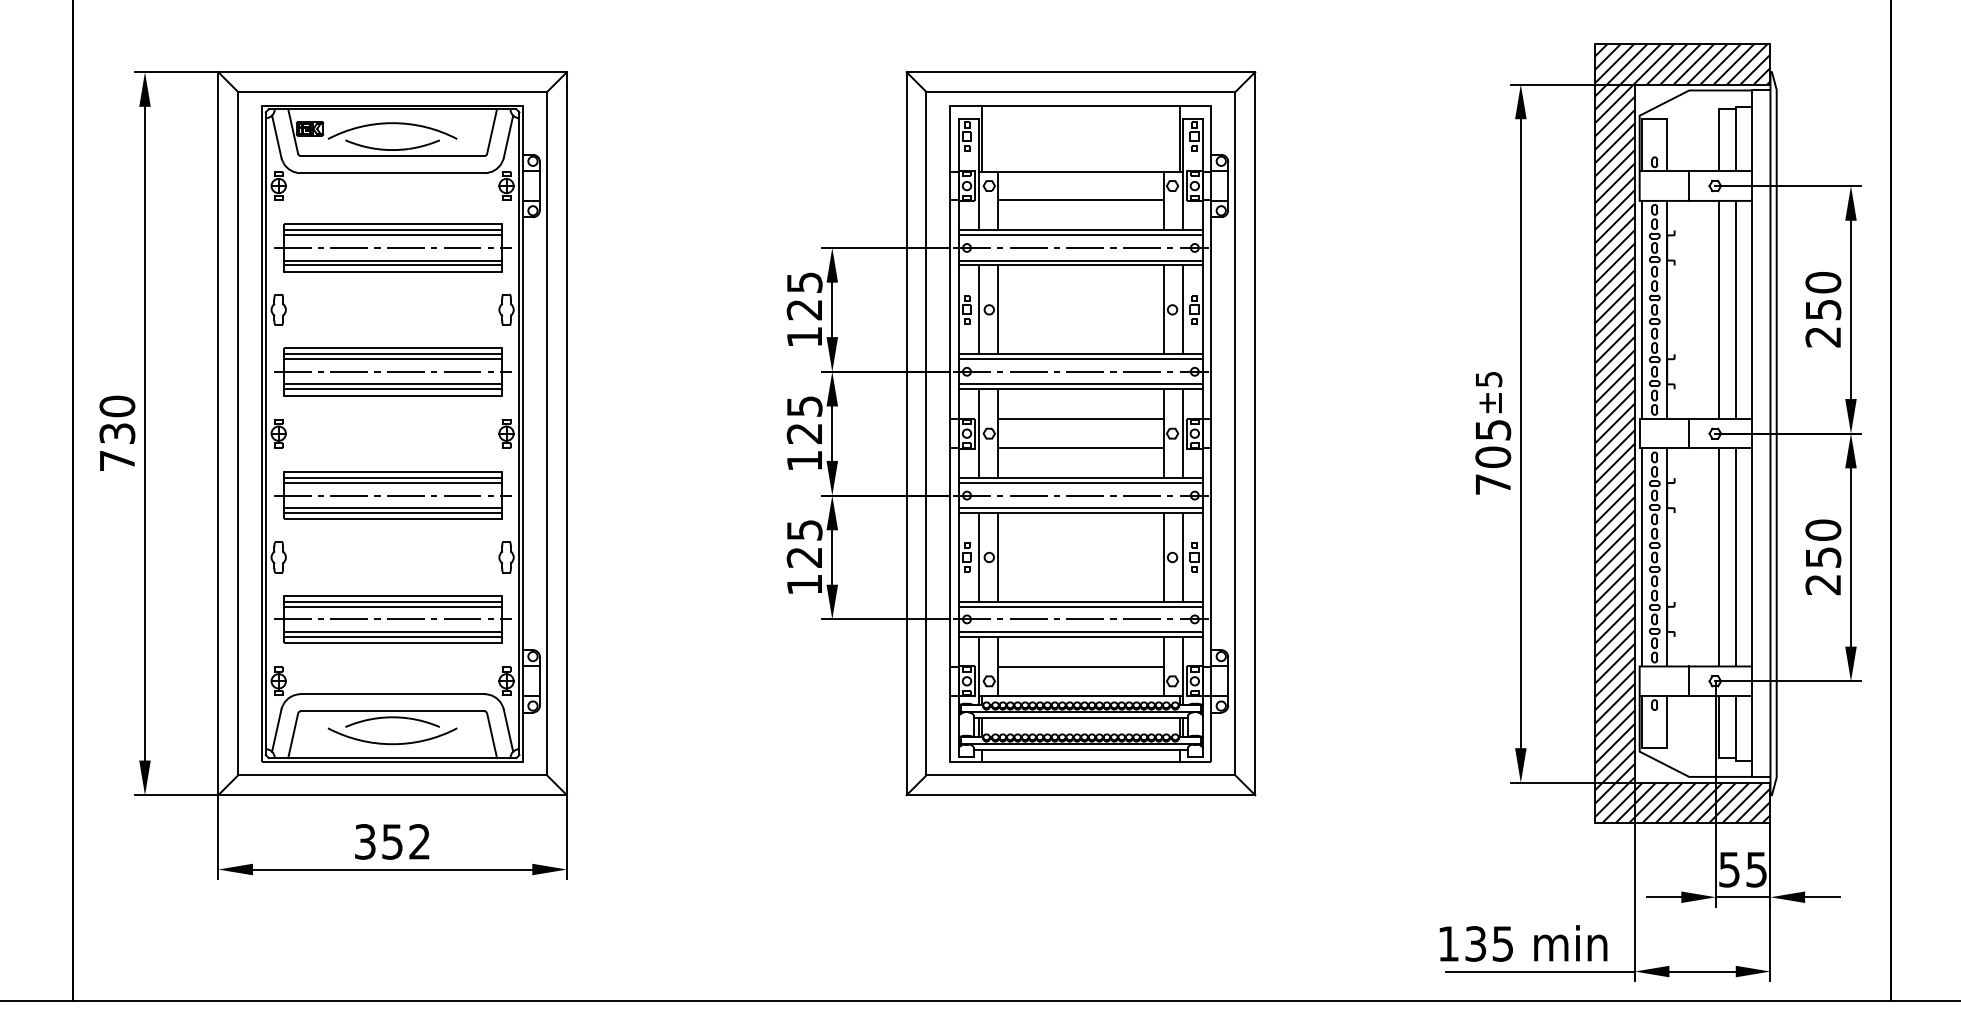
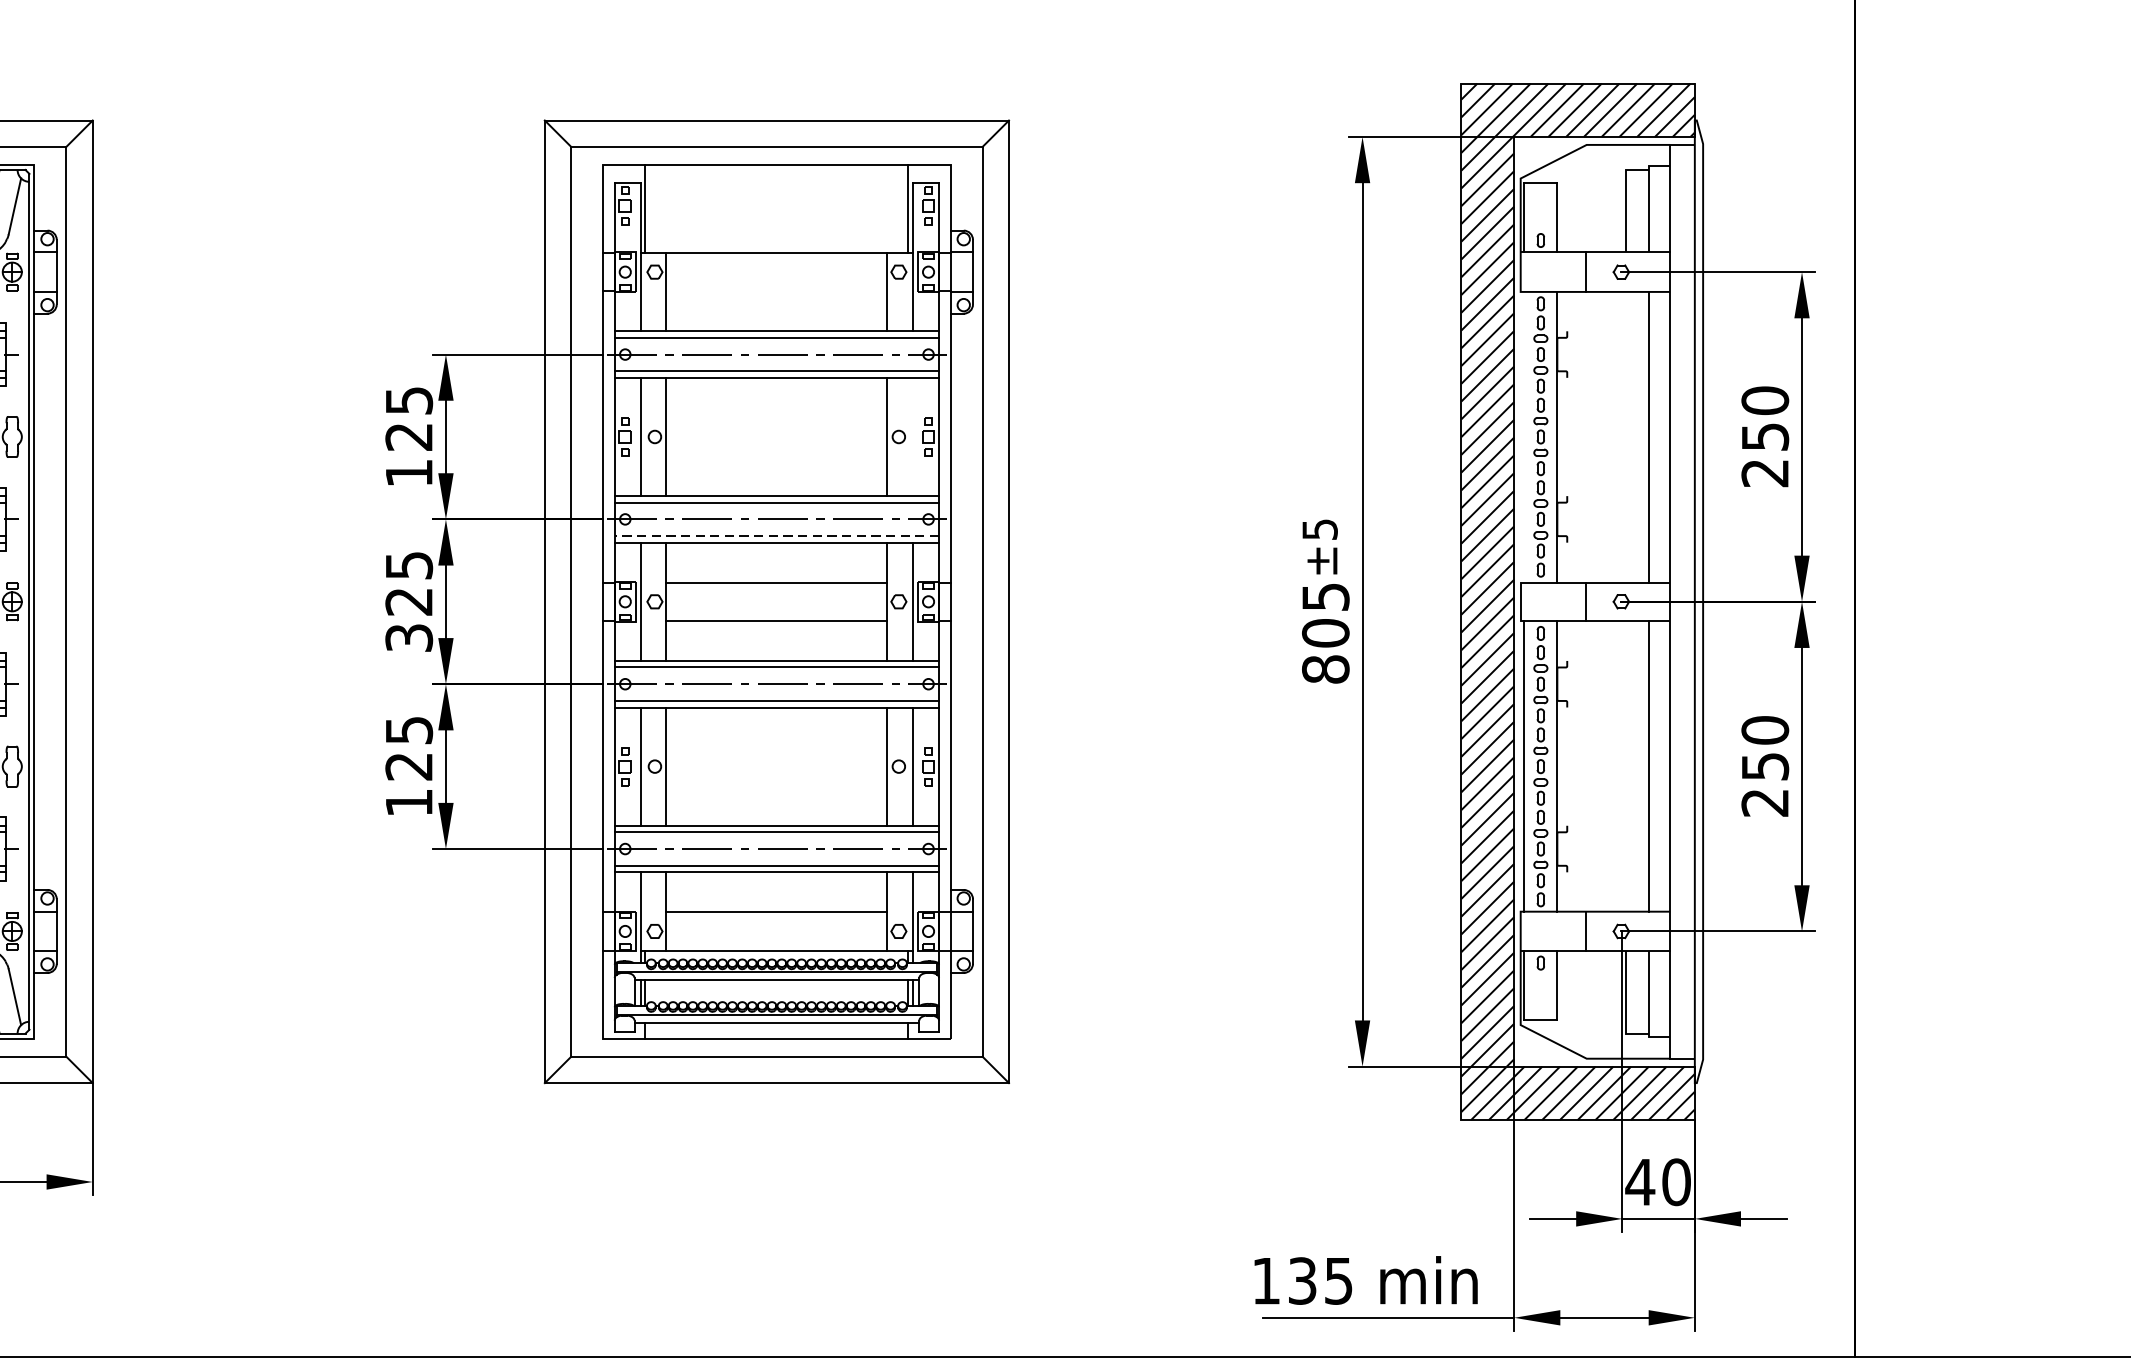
line: (1080, 200) -> (776, 291), removed
line: (1182, 309) -> (912, 436), removed
line: (1642, 309) -> (1524, 436), removed
line: (1718, 309) -> (1625, 436), removed
line: (1080, 384) -> (776, 536), solid -> dashed
text: (804, 460) -> (408, 637), 125 -> 325
text: (1493, 484) -> (1326, 669), 705 -> 805
line: (1718, 557) -> (1625, 766), removed
text: (1742, 869) -> (1657, 1181), 55 -> 40

